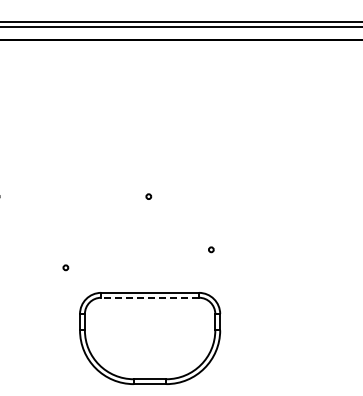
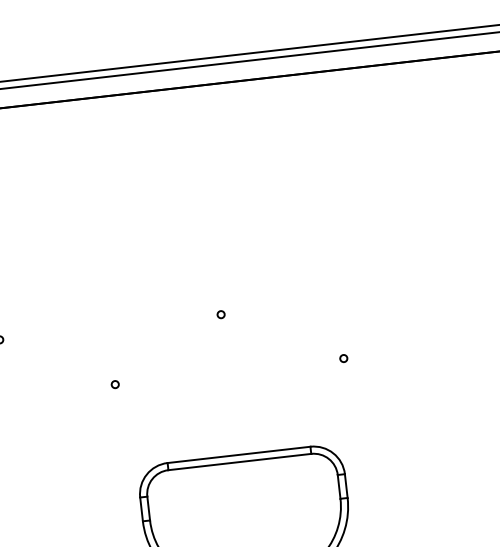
circle: (211, 249) -> (343, 358), moved
circle: (65, 267) -> (114, 384), moved
line: (150, 297) -> (240, 461), dashed -> solid

